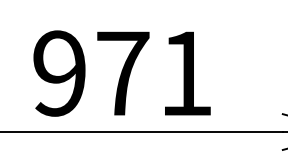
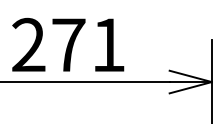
text: (59, 74) -> (28, 45), 971 -> 271

